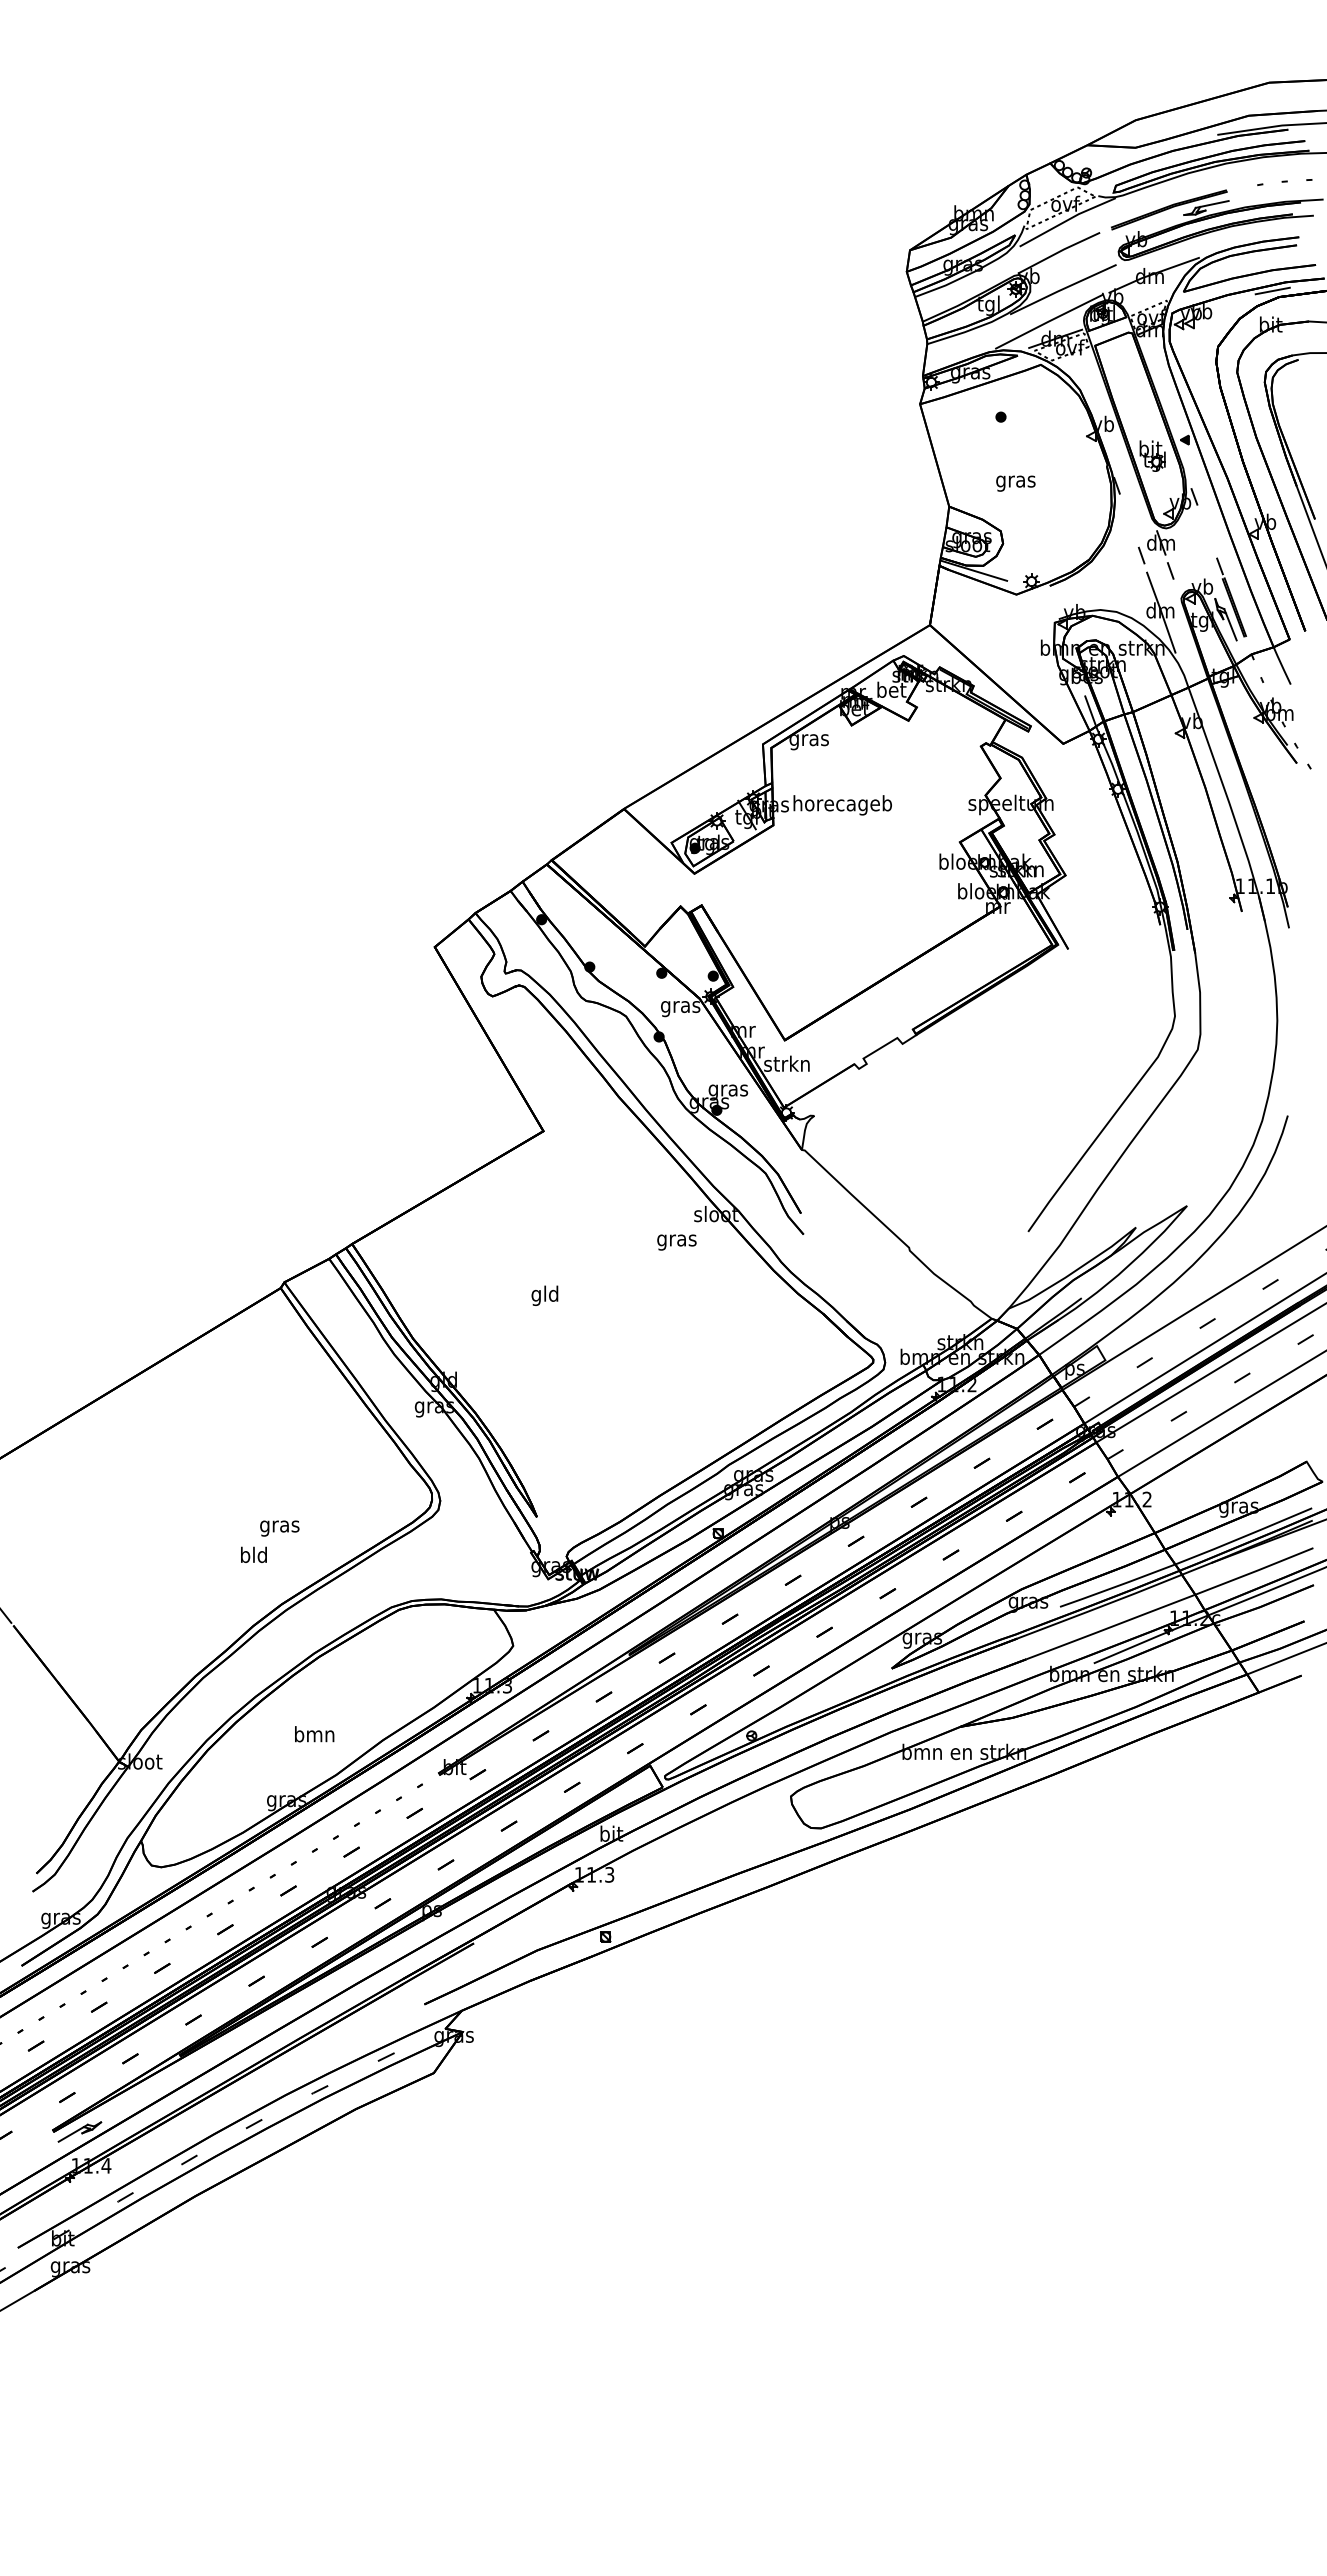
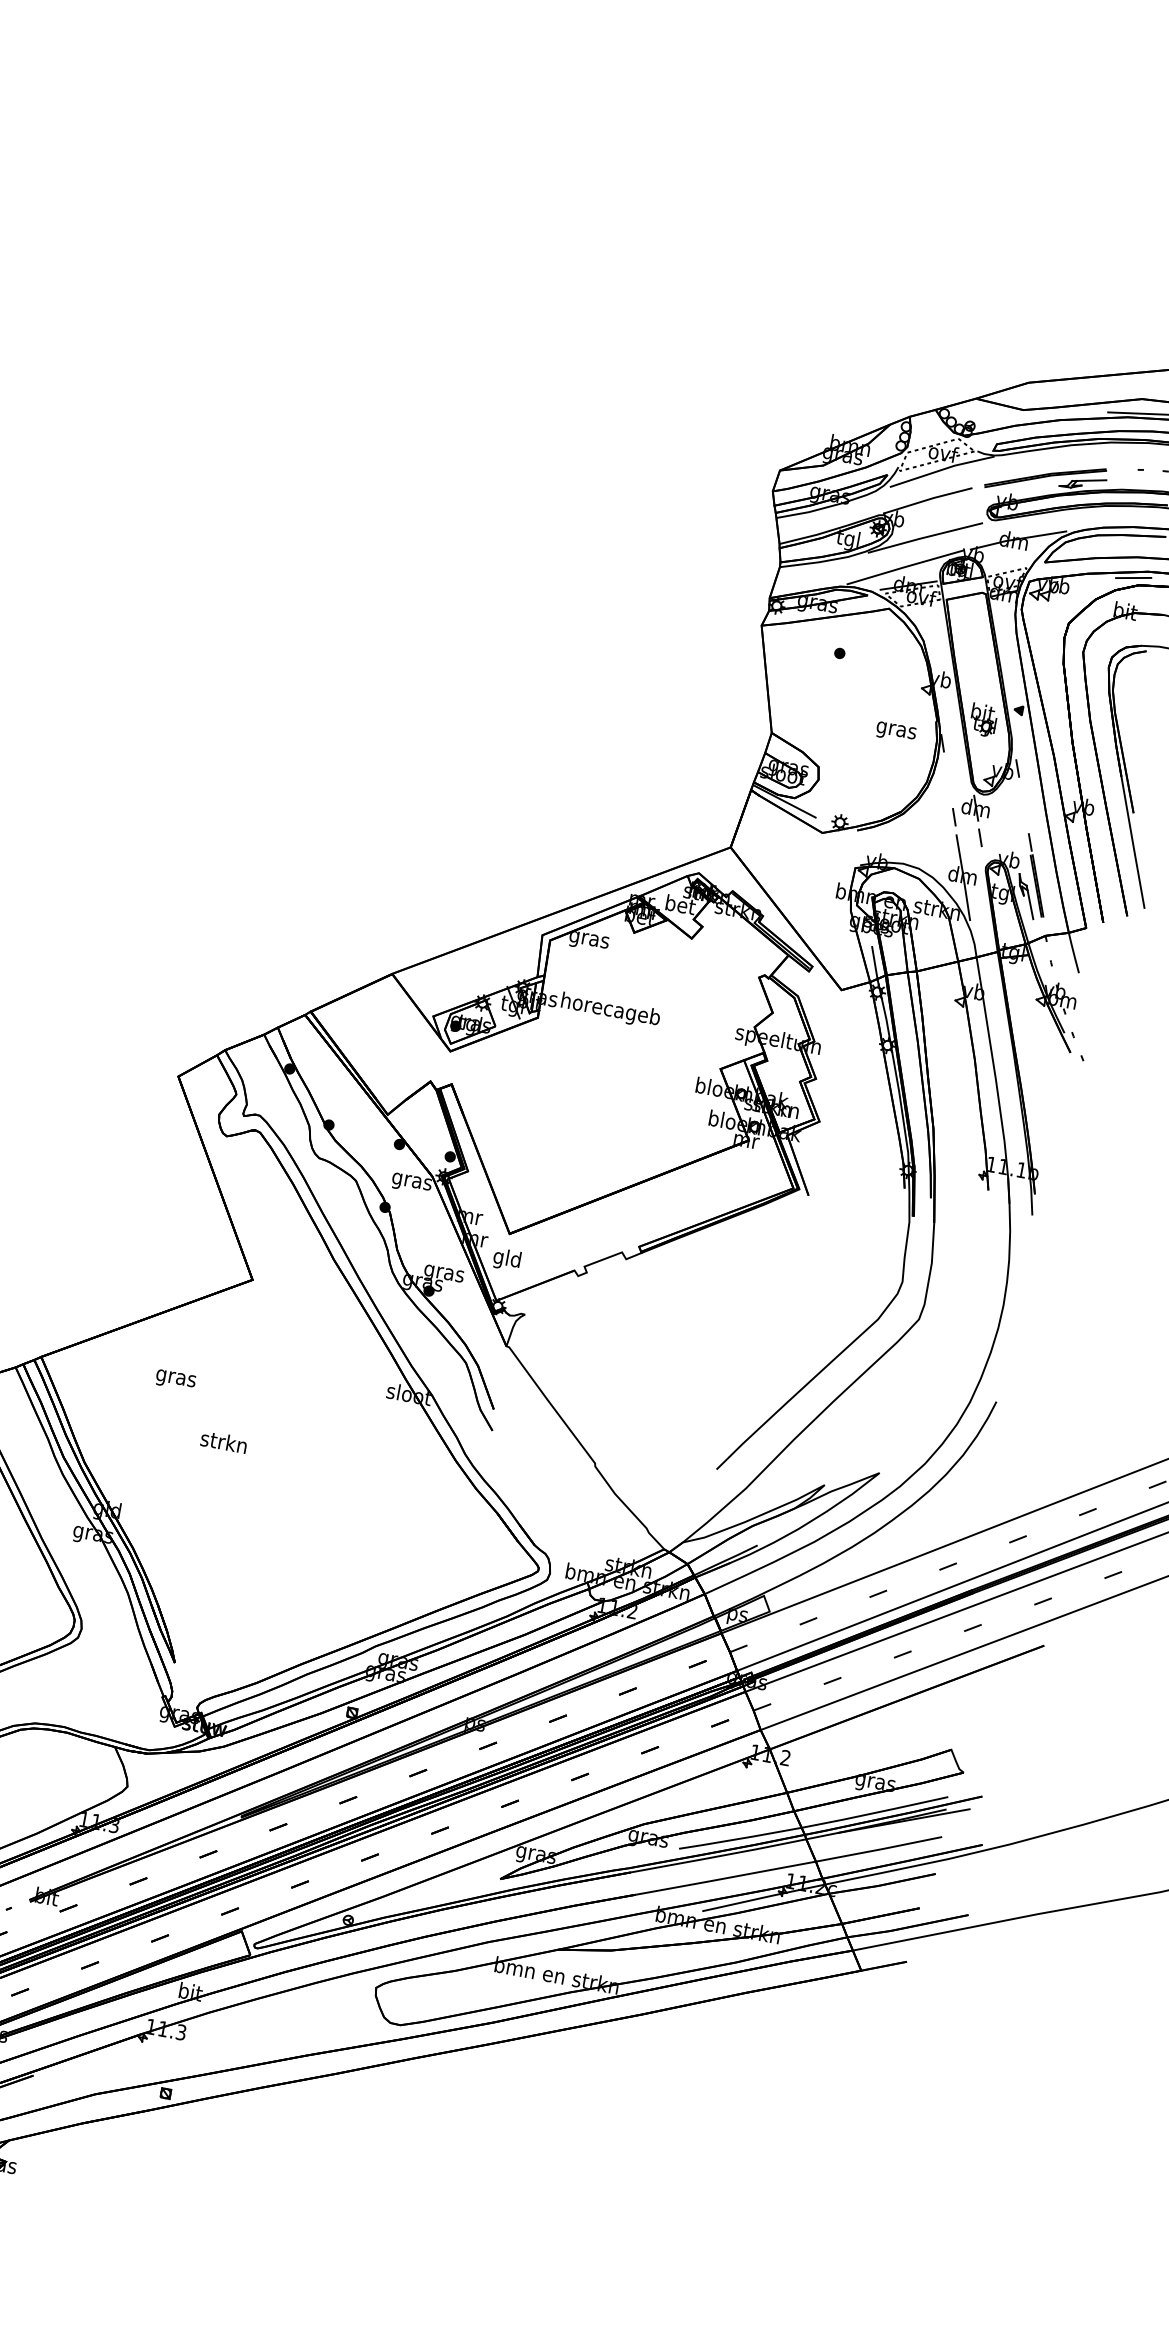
text: (1015, 483) -> (895, 732), moved
text: (786, 1065) -> (506, 1259), strkn -> gld
text: (676, 1242) -> (175, 1380), moved
text: (544, 1295) -> (223, 1443), gld -> strkn

